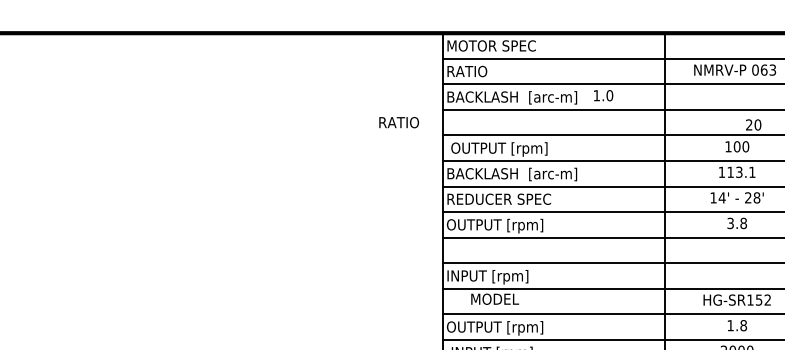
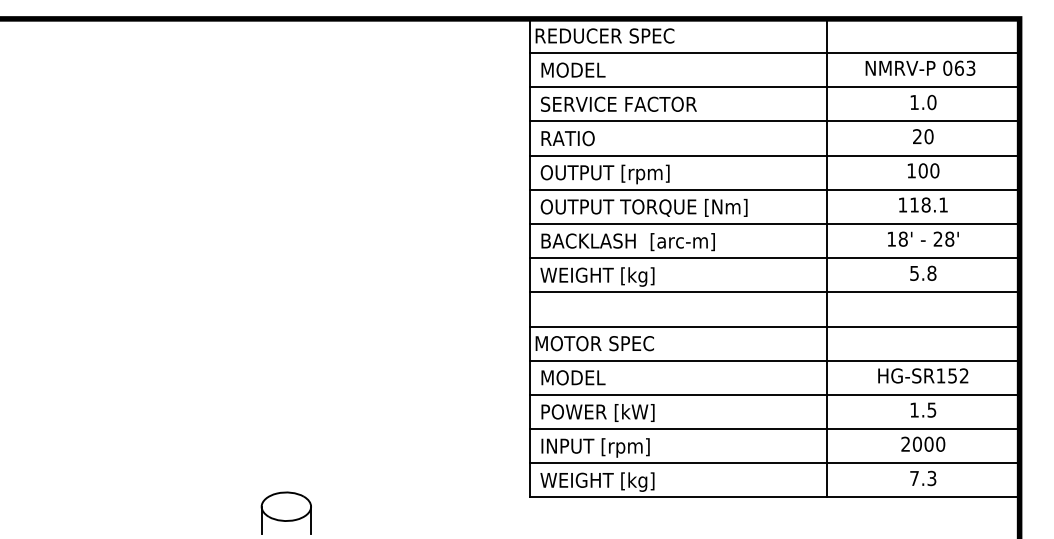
text: (499, 45) -> (605, 35), MOTOR SPEC -> REDUCER SPEC
text: (473, 71) -> (570, 69), RATIO -> MODEL
text: (603, 95) -> (923, 102), moved
text: (512, 97) -> (622, 105), BACKLASH  [arc-m] -> SERVICE FACTOR
text: (398, 122) -> (567, 138), moved
text: (753, 124) -> (923, 136), moved
text: (738, 171) -> (925, 204), 113.1 -> 118.1
text: (526, 174) -> (641, 207), BACKLASH  [arc-m] -> OUTPUT TORQUE [Nm]
text: (722, 197) -> (903, 238), 14' -> 18'
text: (513, 200) -> (624, 242), REDUCER SPEC -> BACKLASH  [arc-m]
text: (730, 222) -> (914, 272), 3.8 -> 5.8
text: (495, 225) -> (599, 276), OUTPUT [rpm] -> WEIGHT [kg]
text: (492, 277) -> (595, 345), INPUT [rpm] -> MOTOR SPEC
text: (495, 299) -> (573, 377), moved
text: (743, 325) -> (931, 409), 1.8 -> 1.5
text: (495, 328) -> (599, 413), OUTPUT [rpm] -> POWER [kW]

